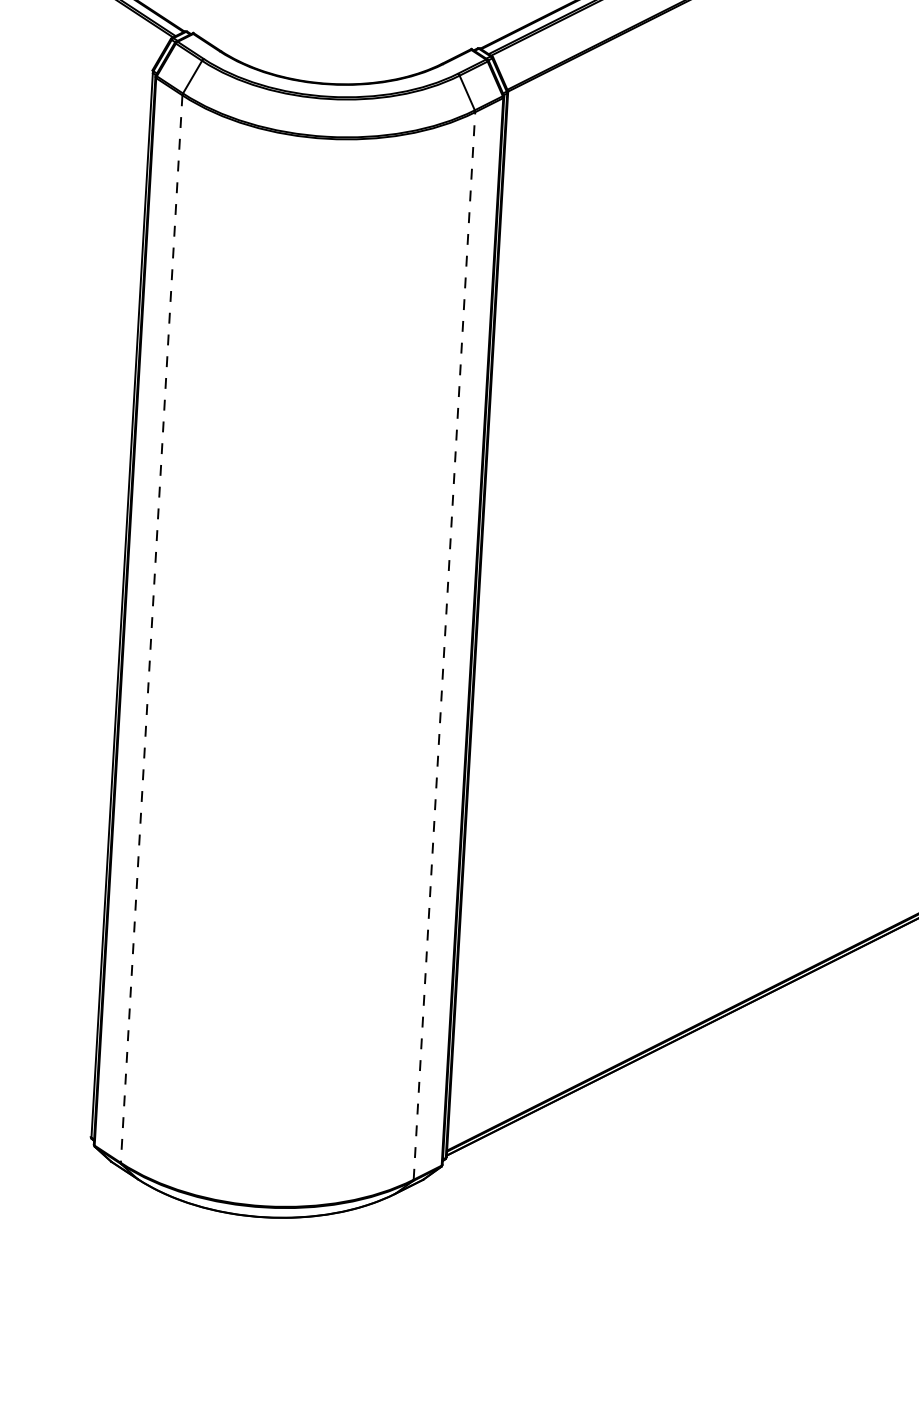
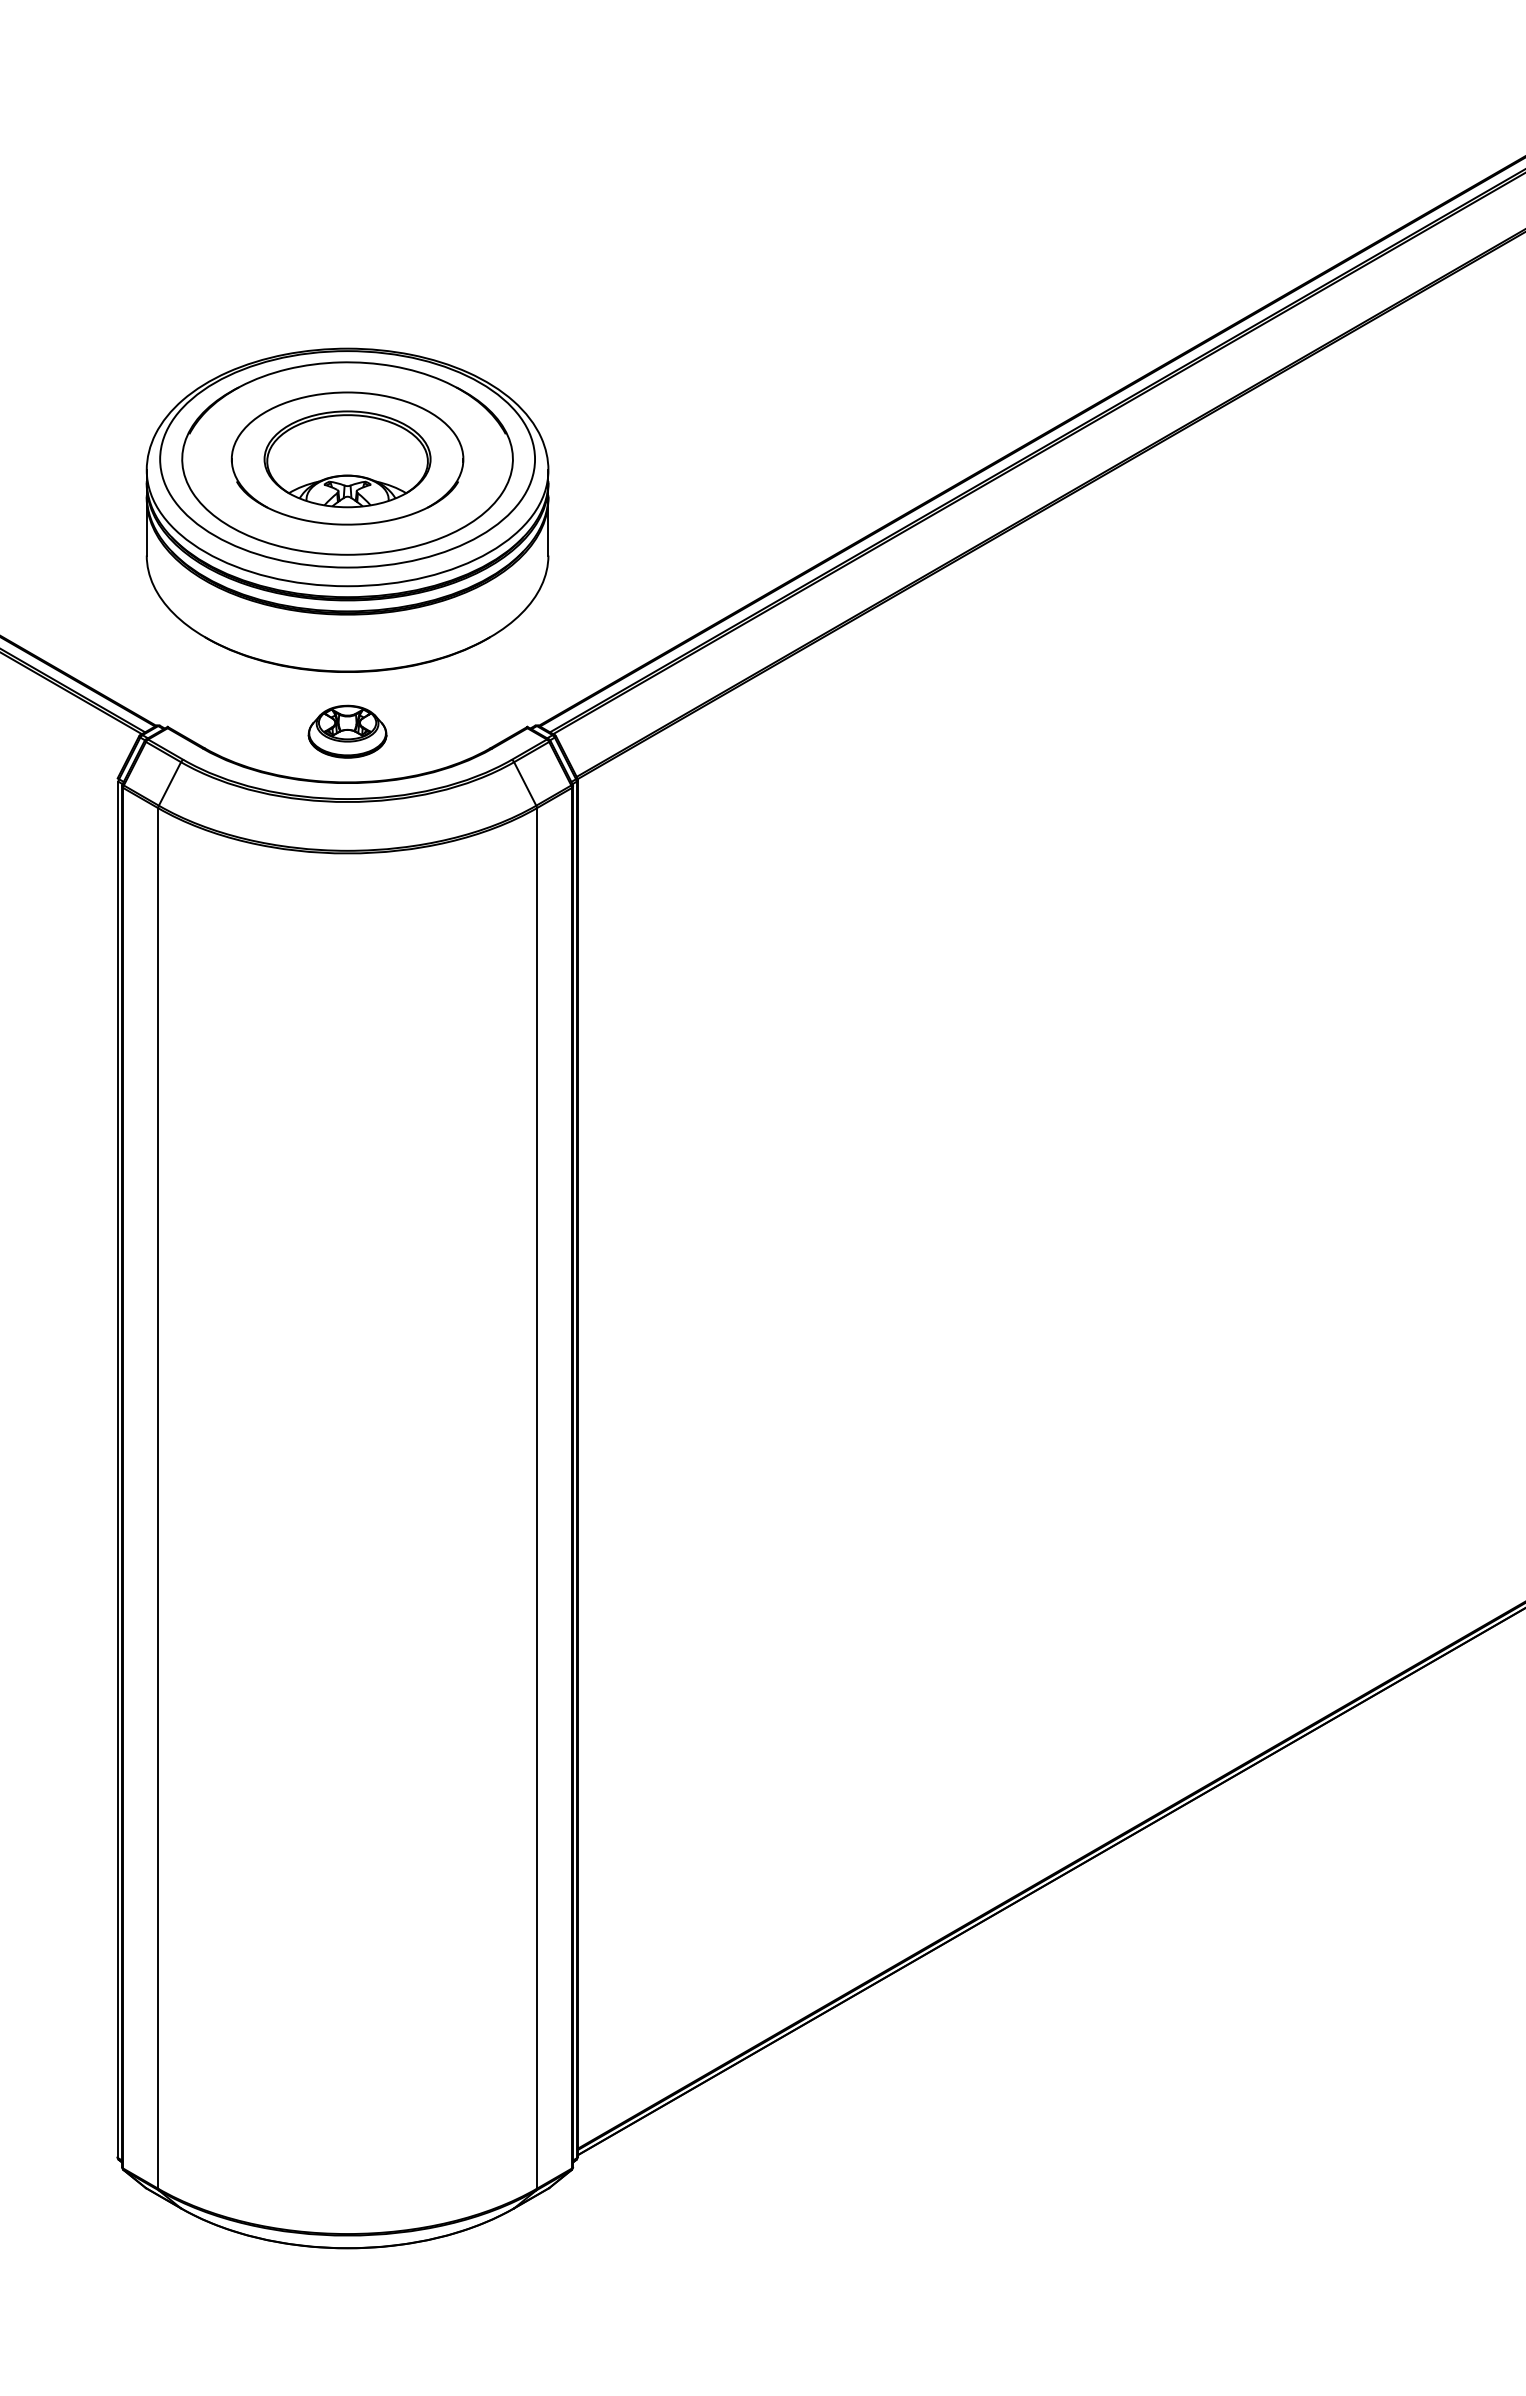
part: (332, 44) -> (347, 731), added
line: (151, 629) -> (158, 1498), dashed -> solid
line: (444, 645) -> (536, 1497), dashed -> solid

